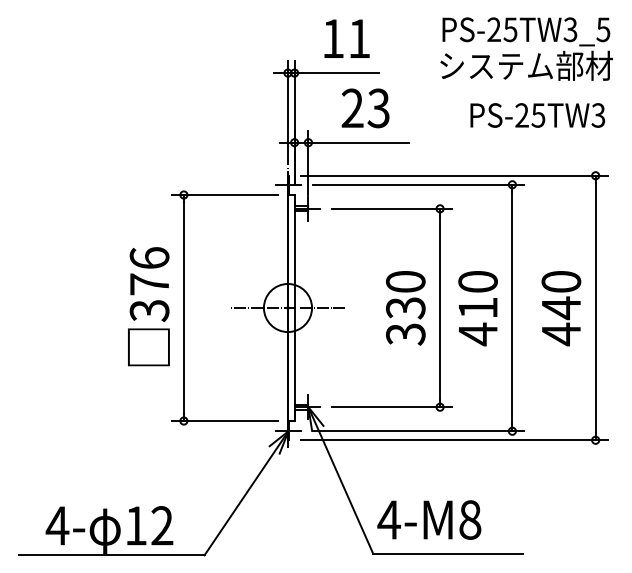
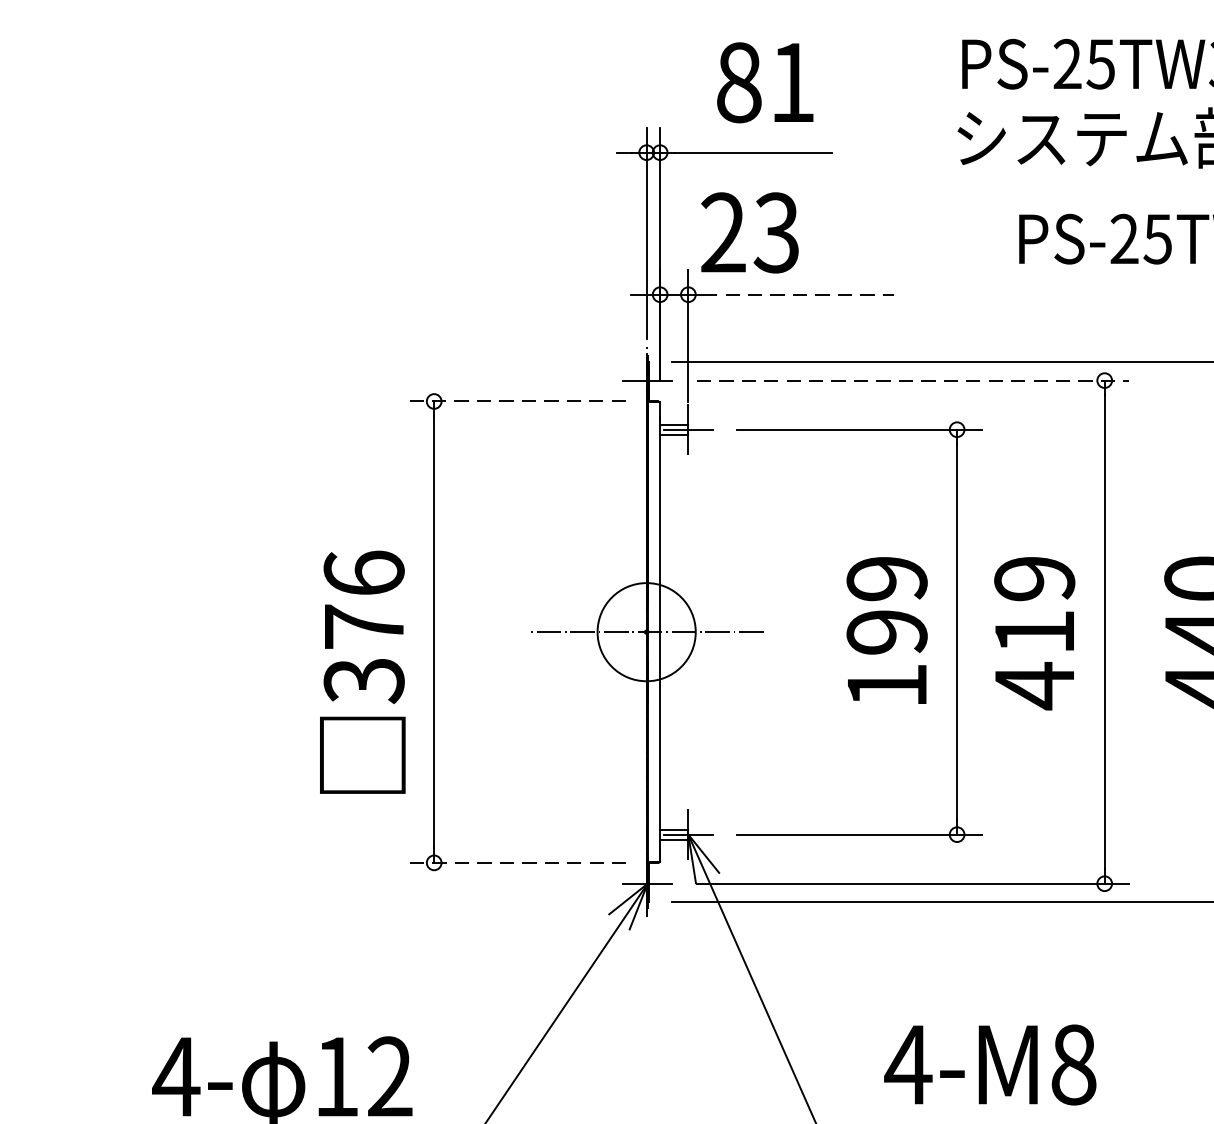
text: (333, 38) -> (739, 82), 11 -> 81
text: (365, 108) -> (749, 233), moved
line: (362, 142) -> (798, 294), solid -> dashed
line: (418, 184) -> (913, 380), solid -> dashed
line: (224, 195) -> (517, 402), solid -> dashed
text: (477, 281) -> (1033, 578), 410 -> 419
text: (148, 306) -> (361, 671), moved
text: (405, 308) -> (886, 633), 330 -> 199
line: (224, 421) -> (517, 863), solid -> dashed
text: (429, 519) -> (990, 1063), moved

